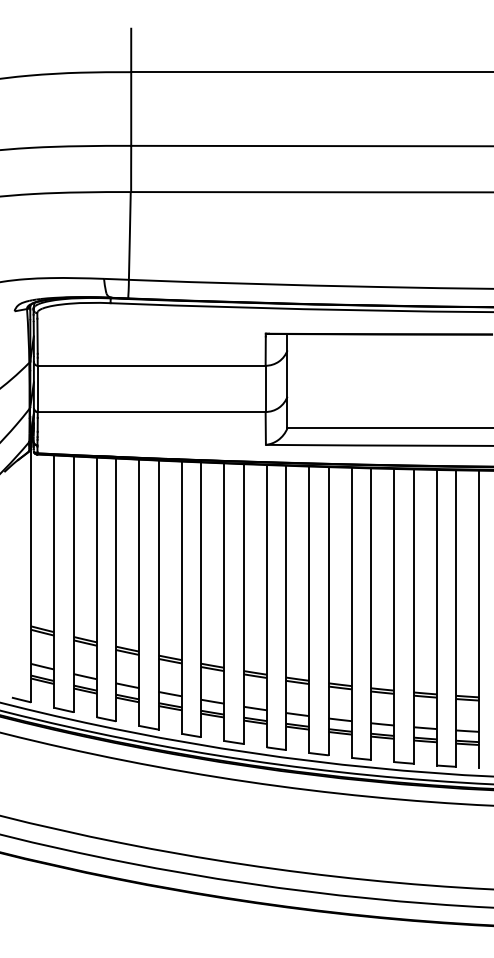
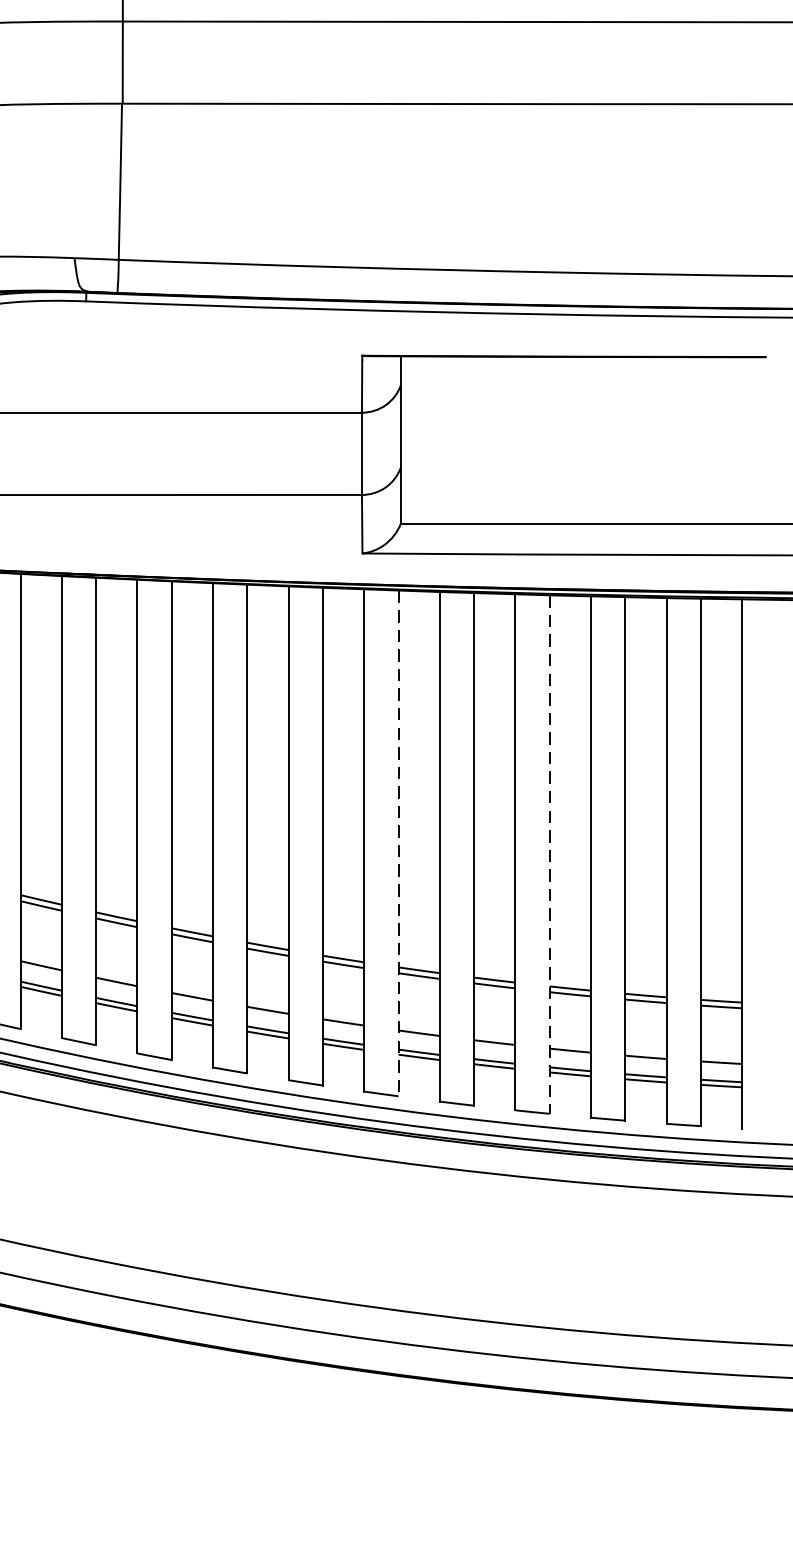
line: (286, 608) -> (399, 844), solid -> dashed
line: (371, 614) -> (550, 855), solid -> dashed

